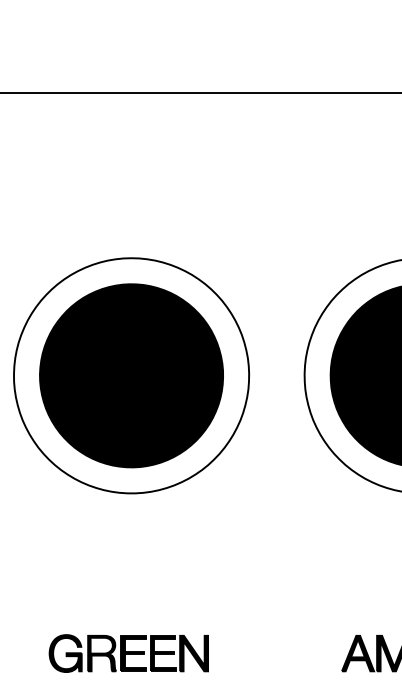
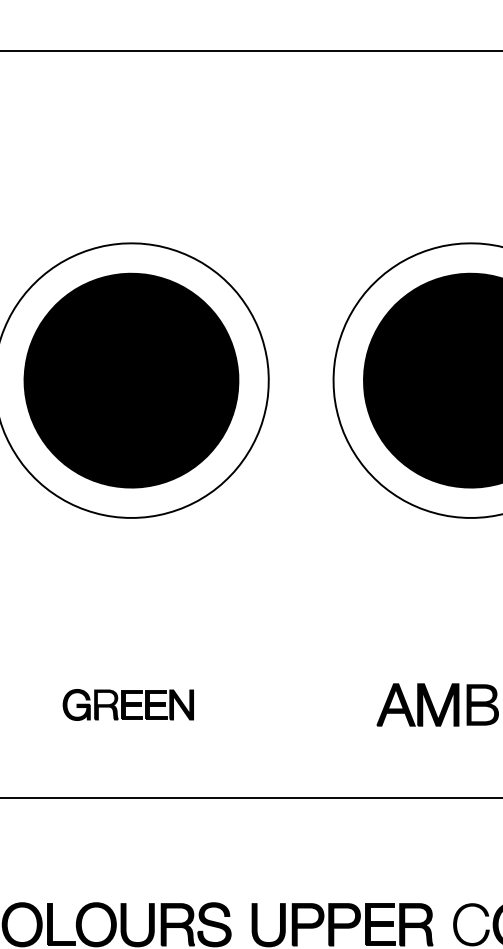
part: (129, 653) -> (128, 704), size x0.7

